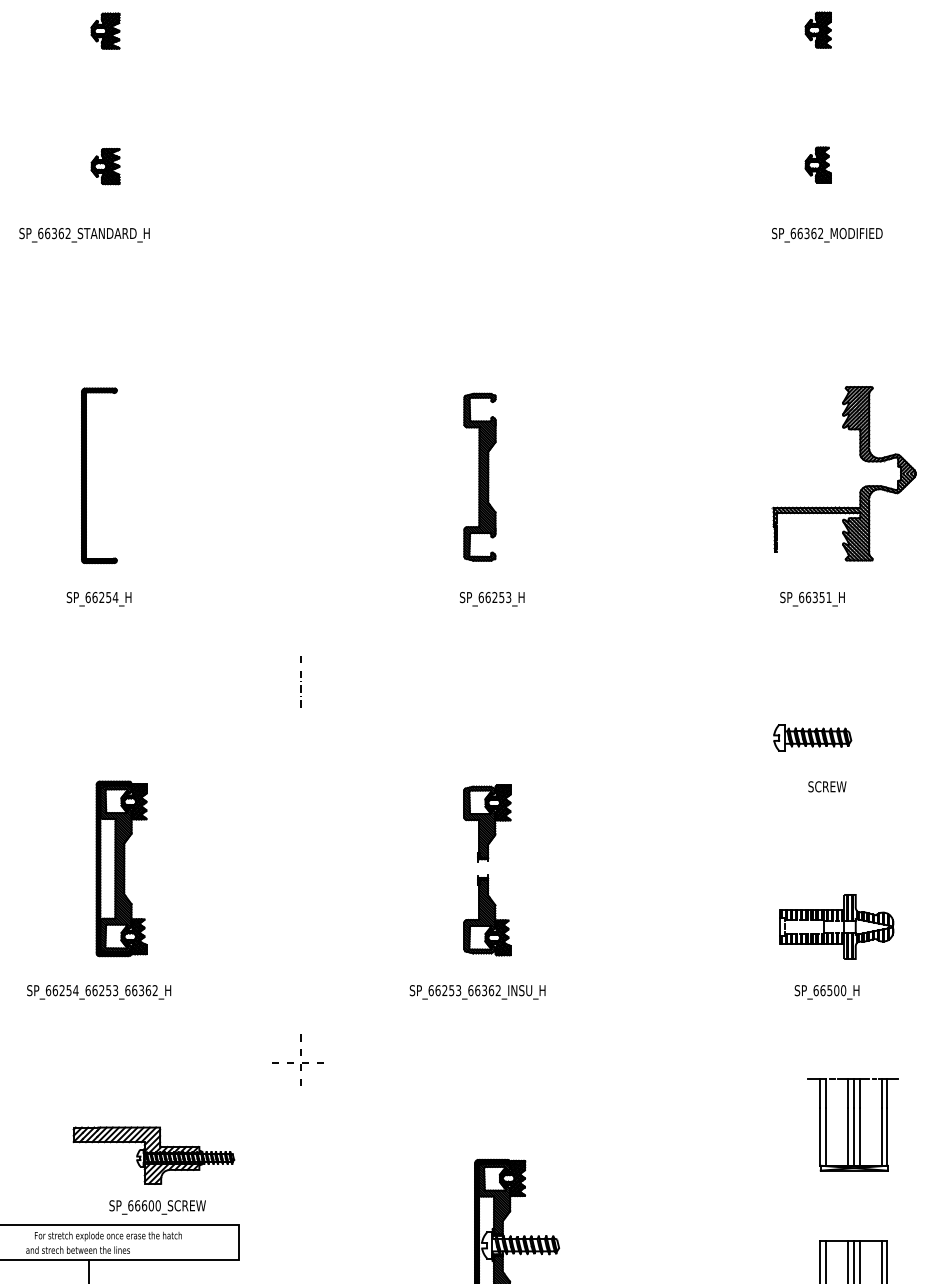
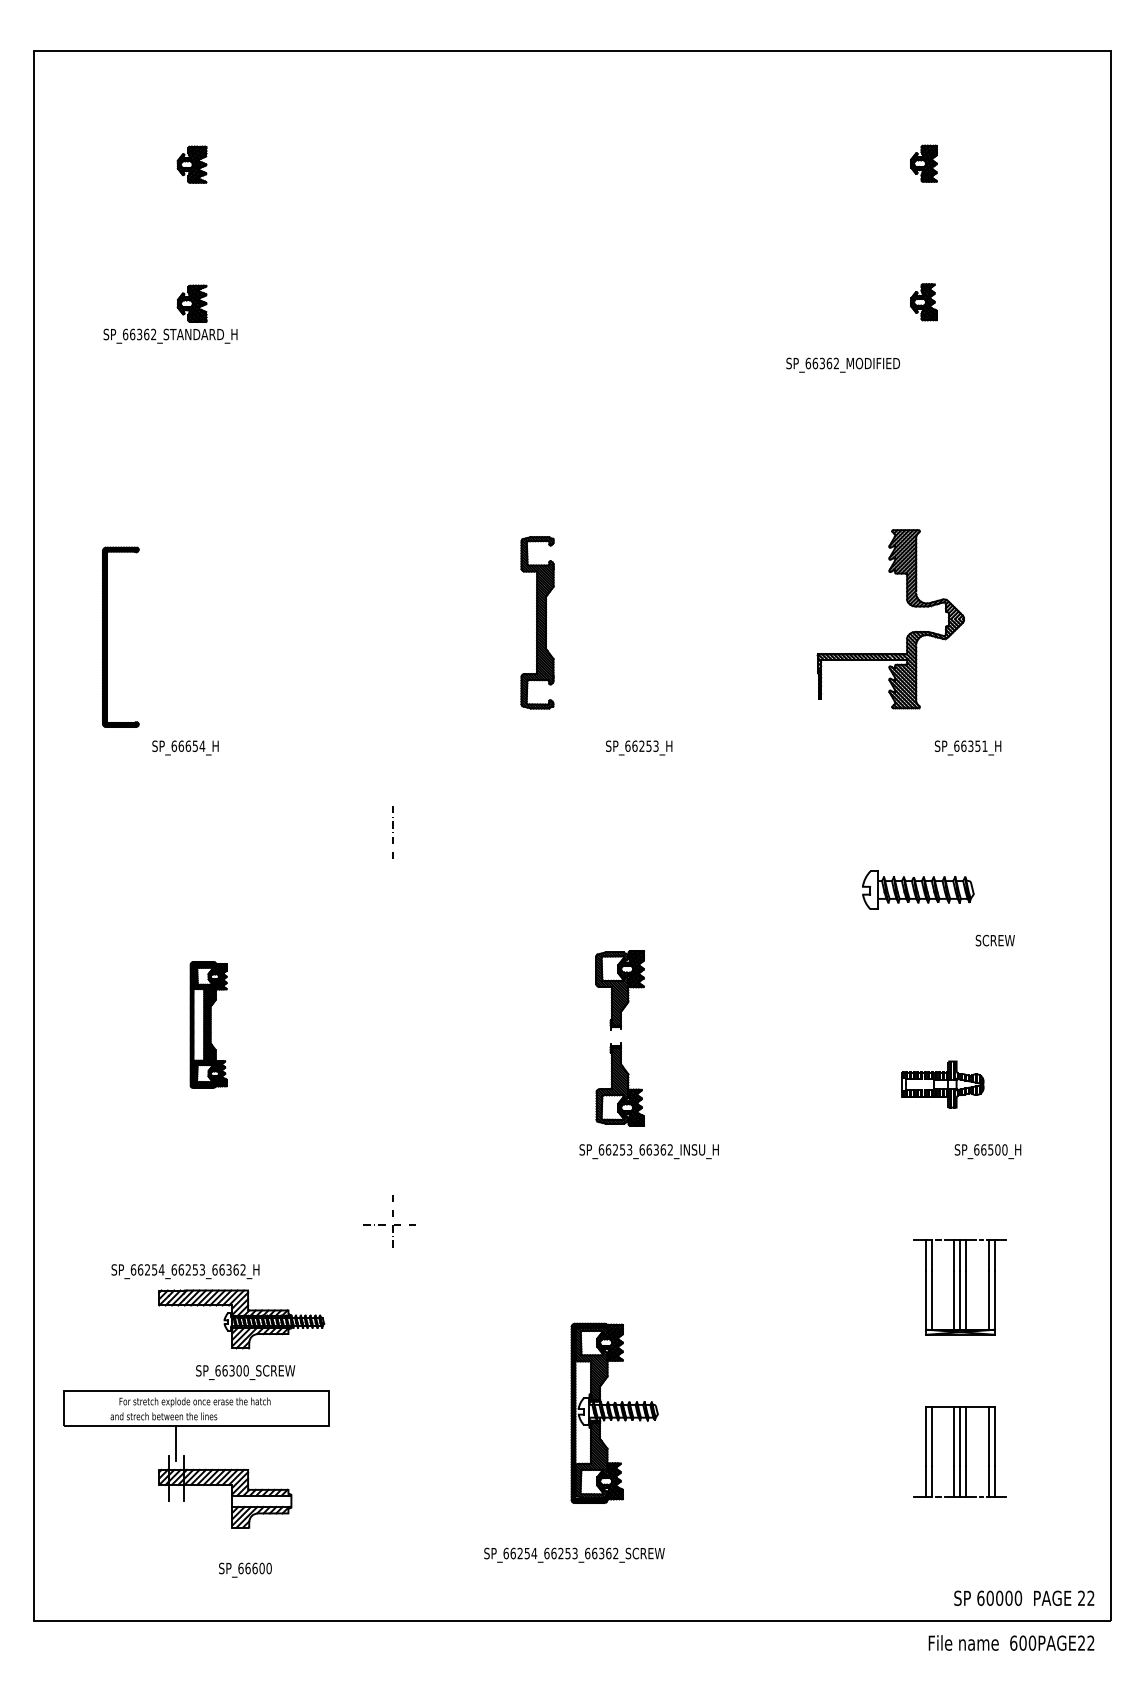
text: (84, 234) -> (170, 335), moved
text: (826, 234) -> (842, 364), moved
part: (86, 475) -> (107, 636), moved
part: (479, 476) -> (537, 622), moved
part: (861, 487) -> (908, 633), moved
text: (102, 596) -> (188, 745), SP_66254_H -> SP_66654_H
text: (492, 598) -> (639, 747), moved
text: (812, 598) -> (967, 747), moved
part: (812, 737) -> (917, 890), size x1.4
text: (826, 786) -> (994, 940), moved
part: (121, 868) -> (208, 1024), size x0.7
part: (487, 870) -> (620, 1038), moved
part: (836, 926) -> (942, 1084), size x0.7
text: (99, 992) -> (185, 1271), moved
text: (476, 992) -> (648, 1151), moved
text: (826, 992) -> (987, 1151), moved
text: (143, 1205) -> (231, 1370), SP_66600_SCREW -> SP_66300_SCREW

